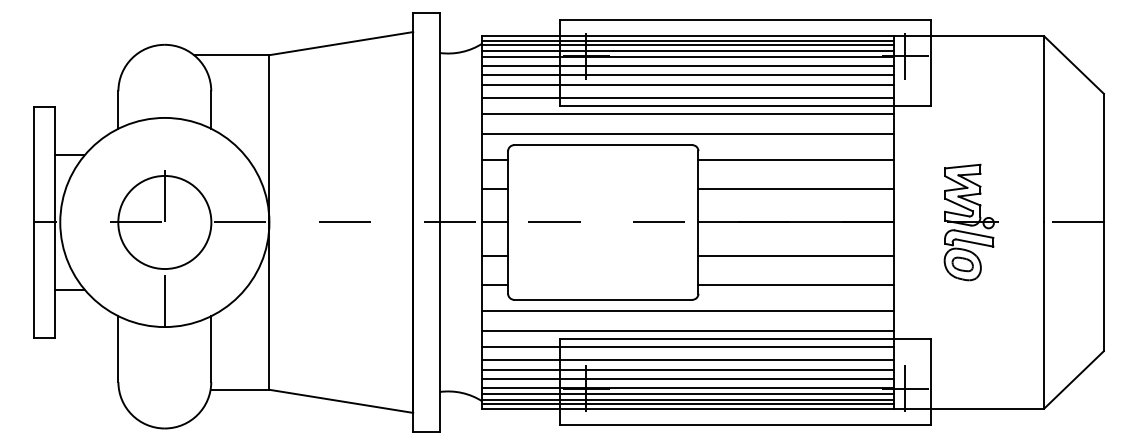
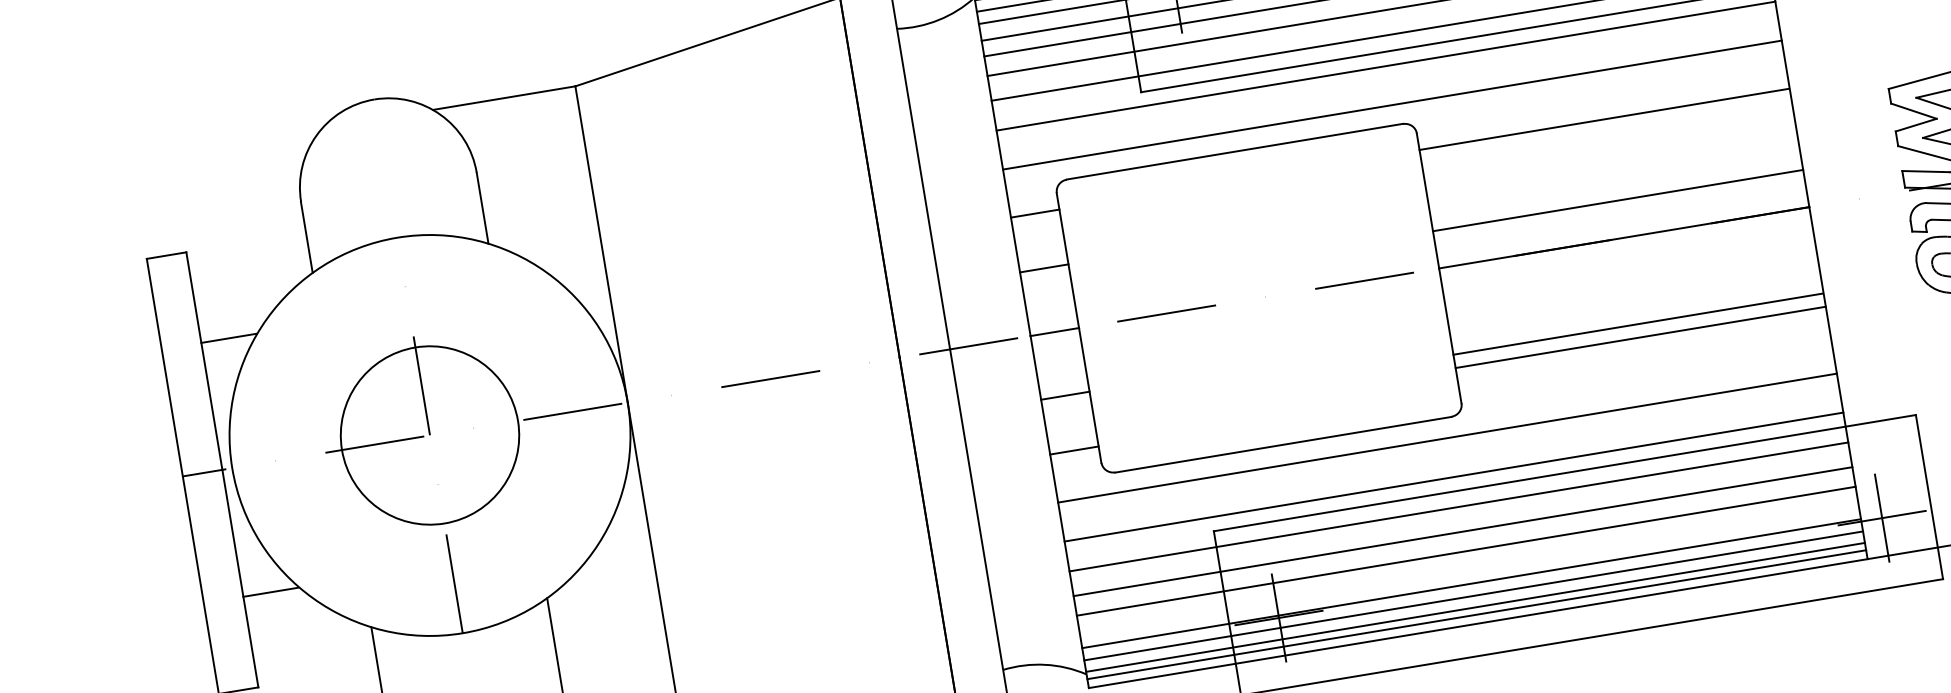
line: (796, 188) -> (1618, 199), moved
line: (796, 256) -> (1641, 337), moved
line: (795, 285) -> (1637, 325), moved
line: (688, 378) -> (1469, 566), removed

